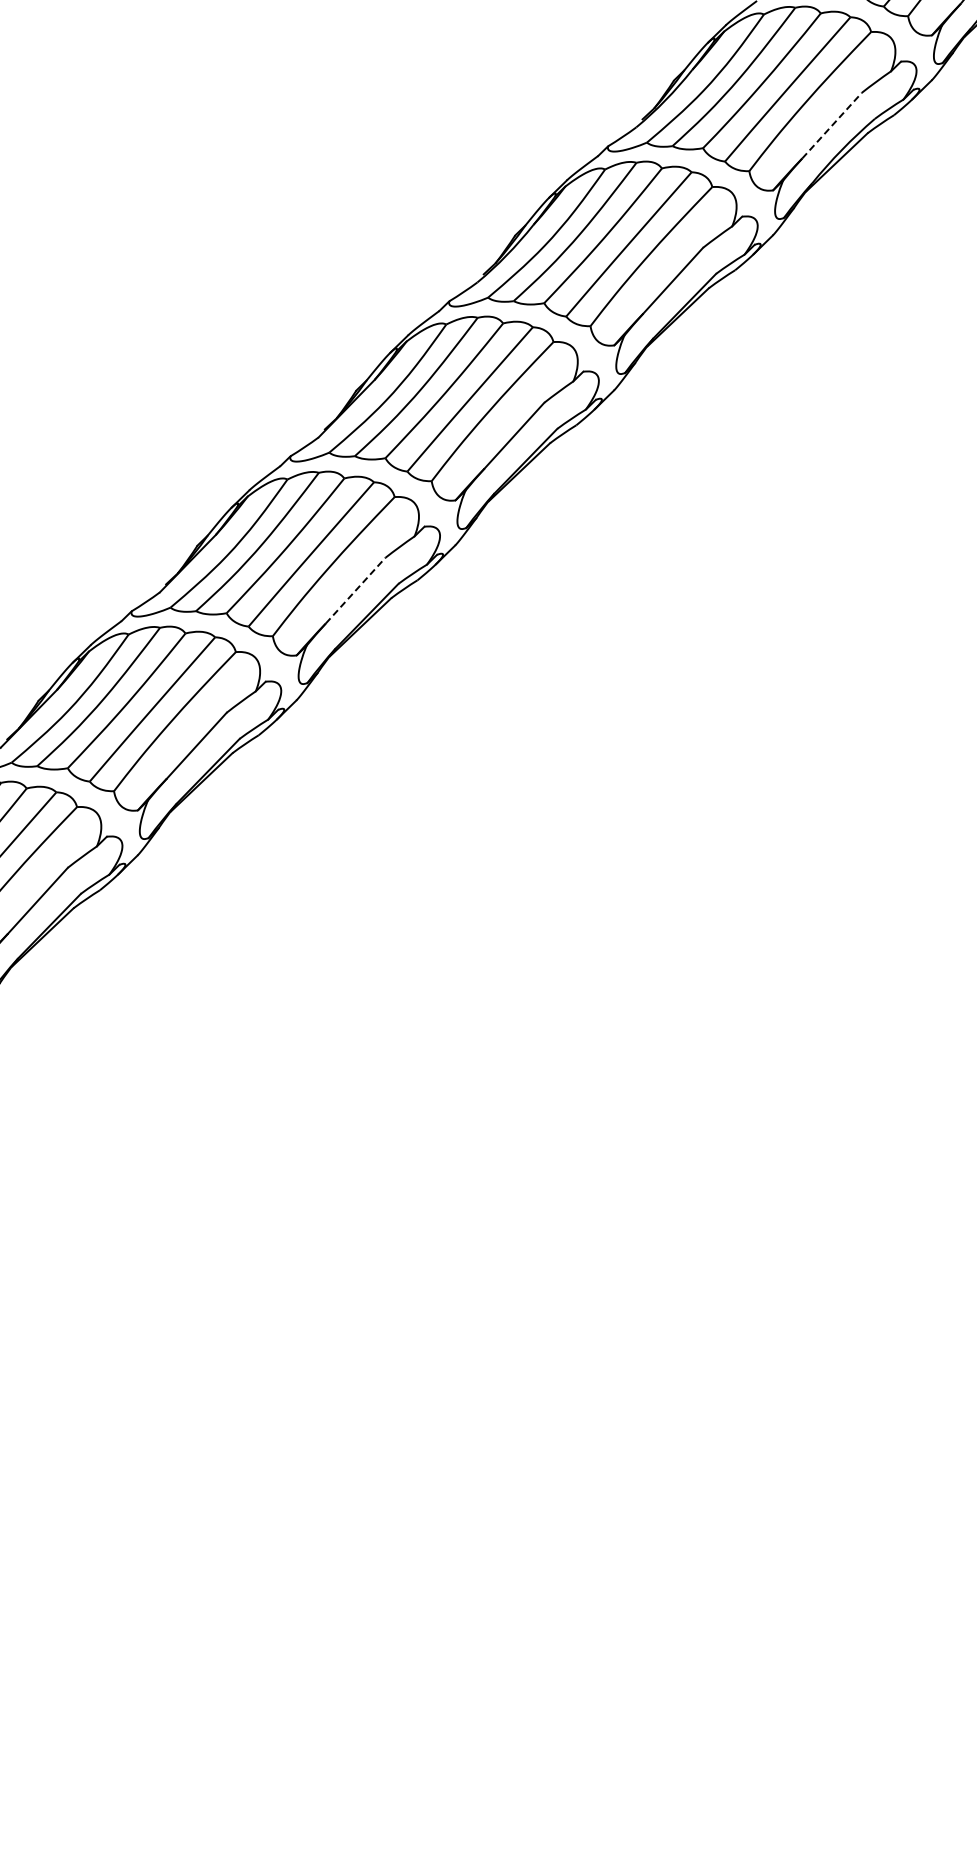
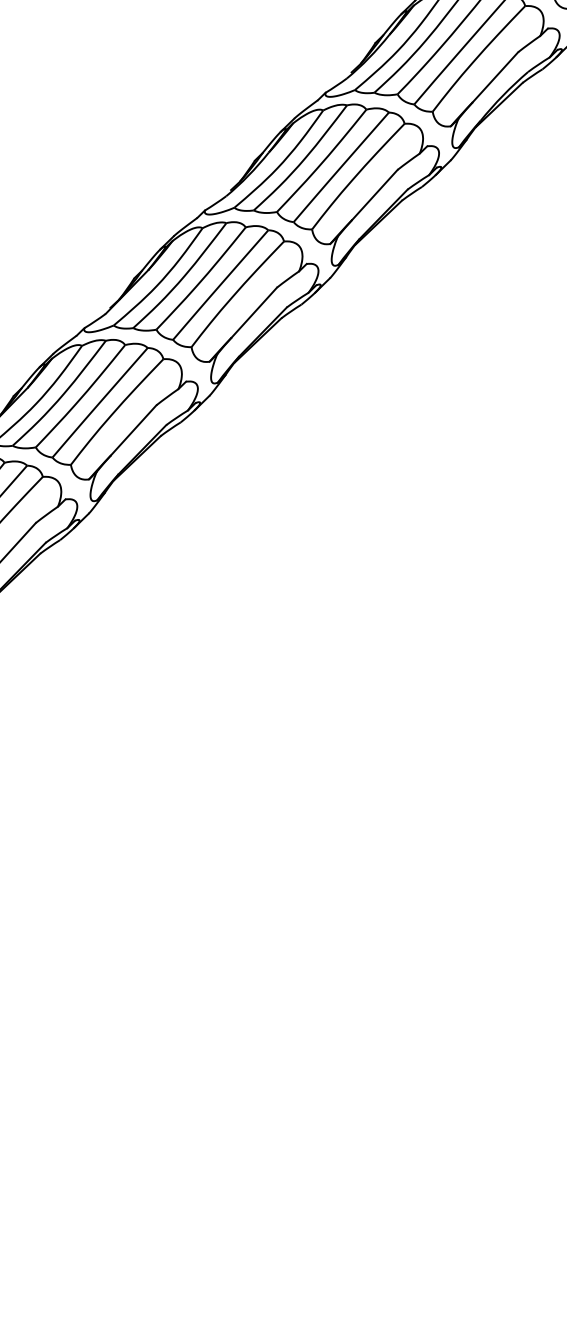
line: (832, 125) -> (495, 77), dashed -> solid
line: (355, 590) -> (133, 430), dashed -> solid

